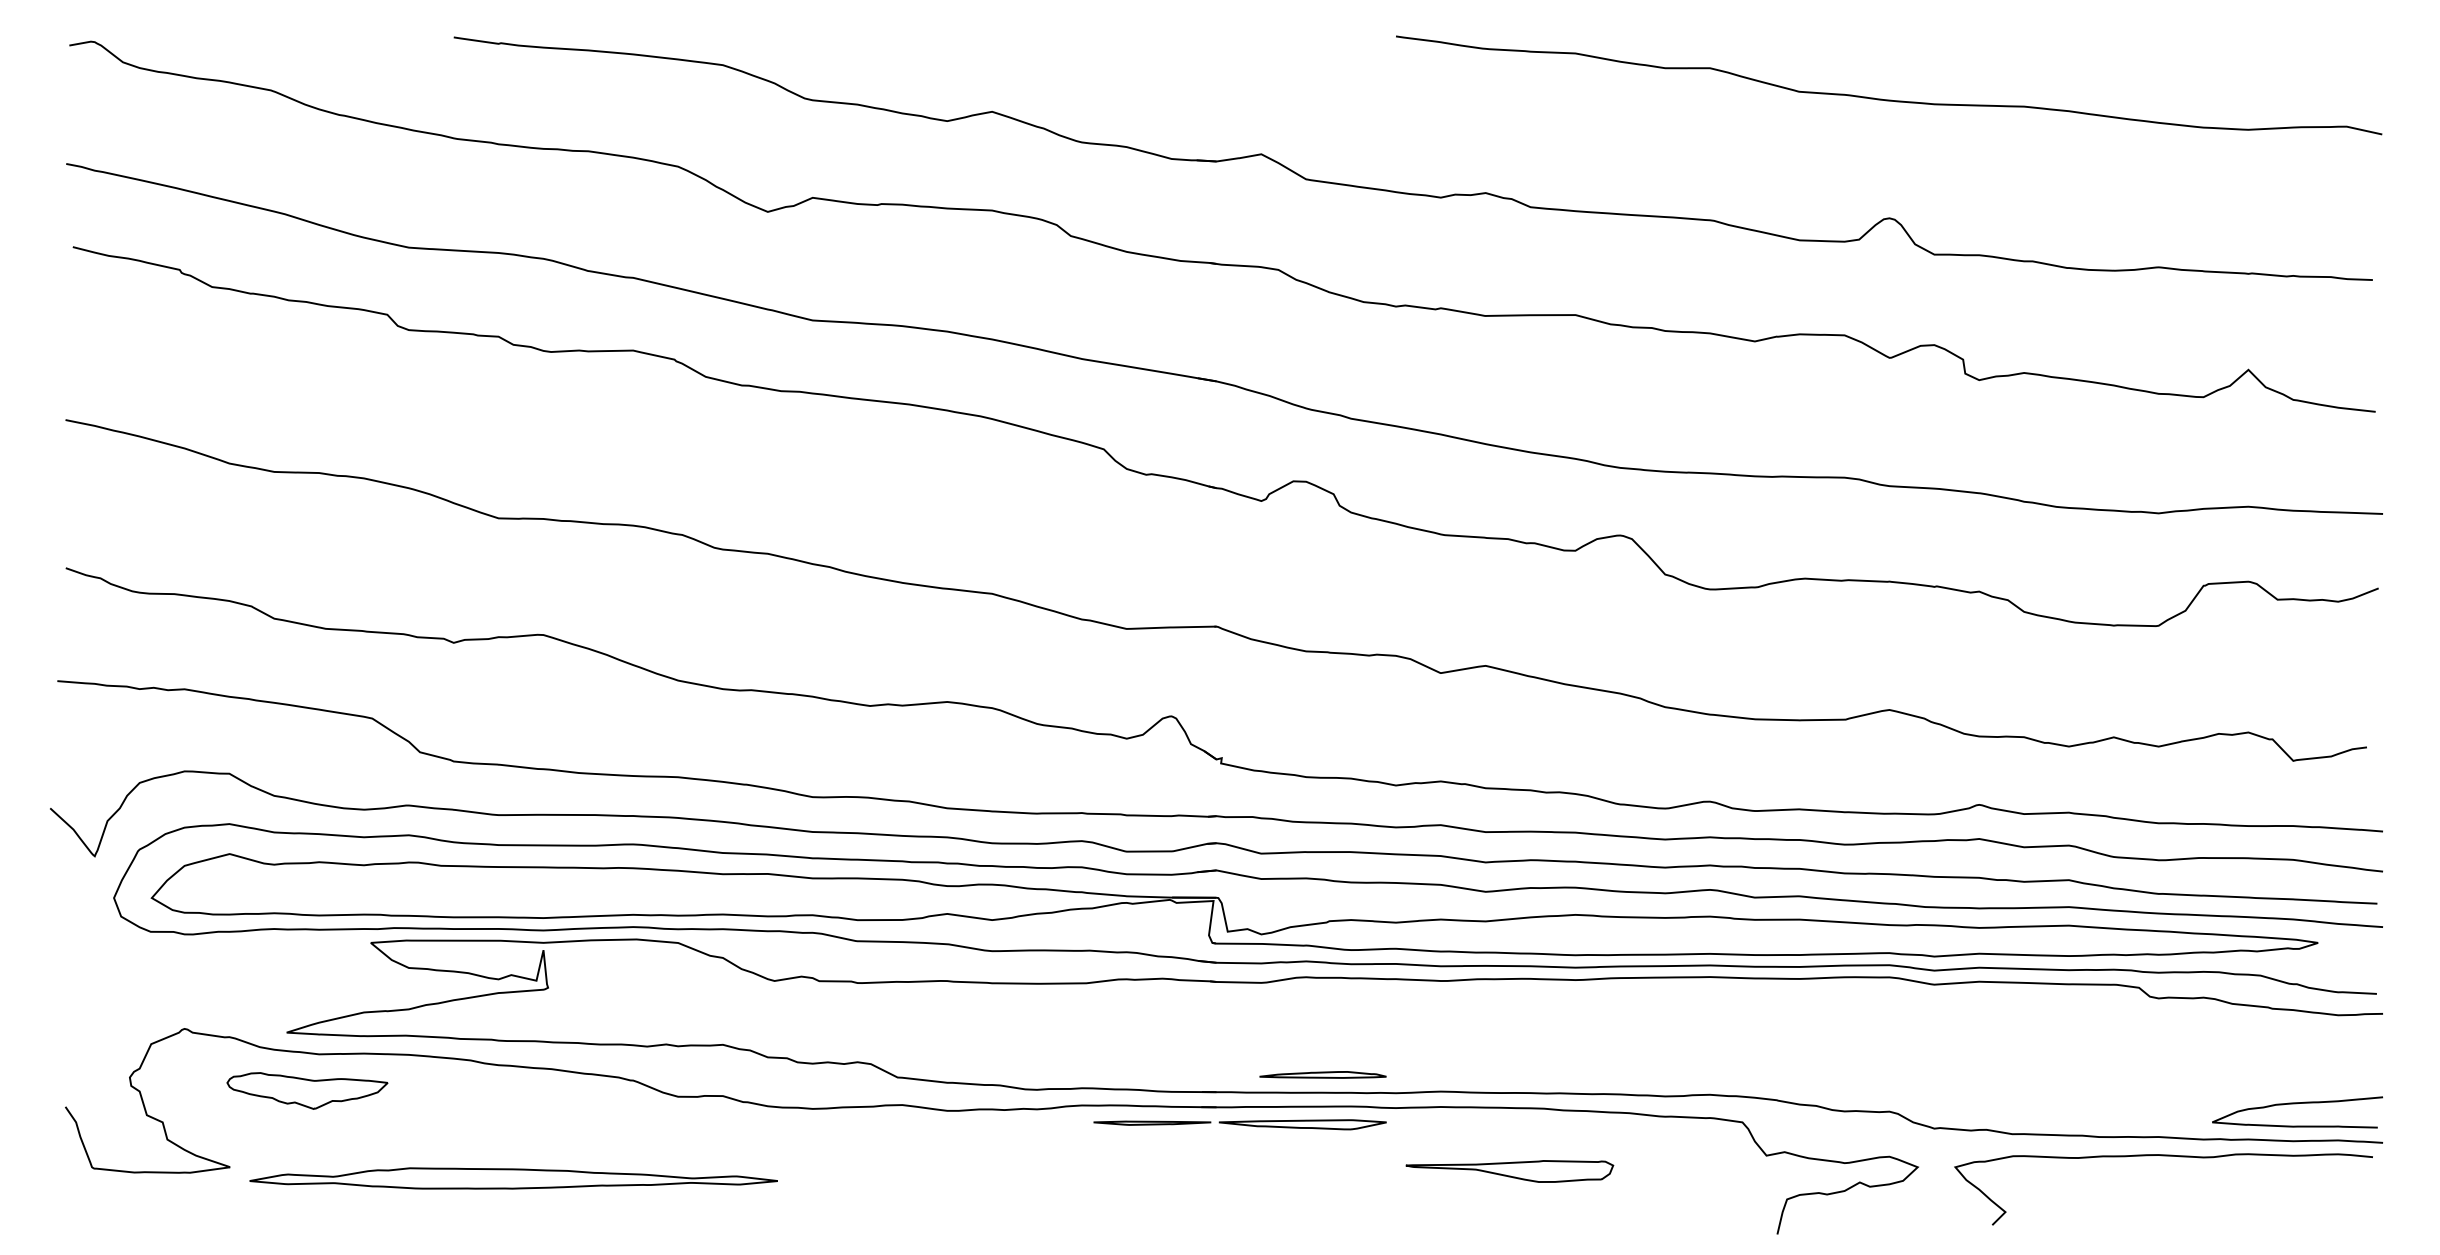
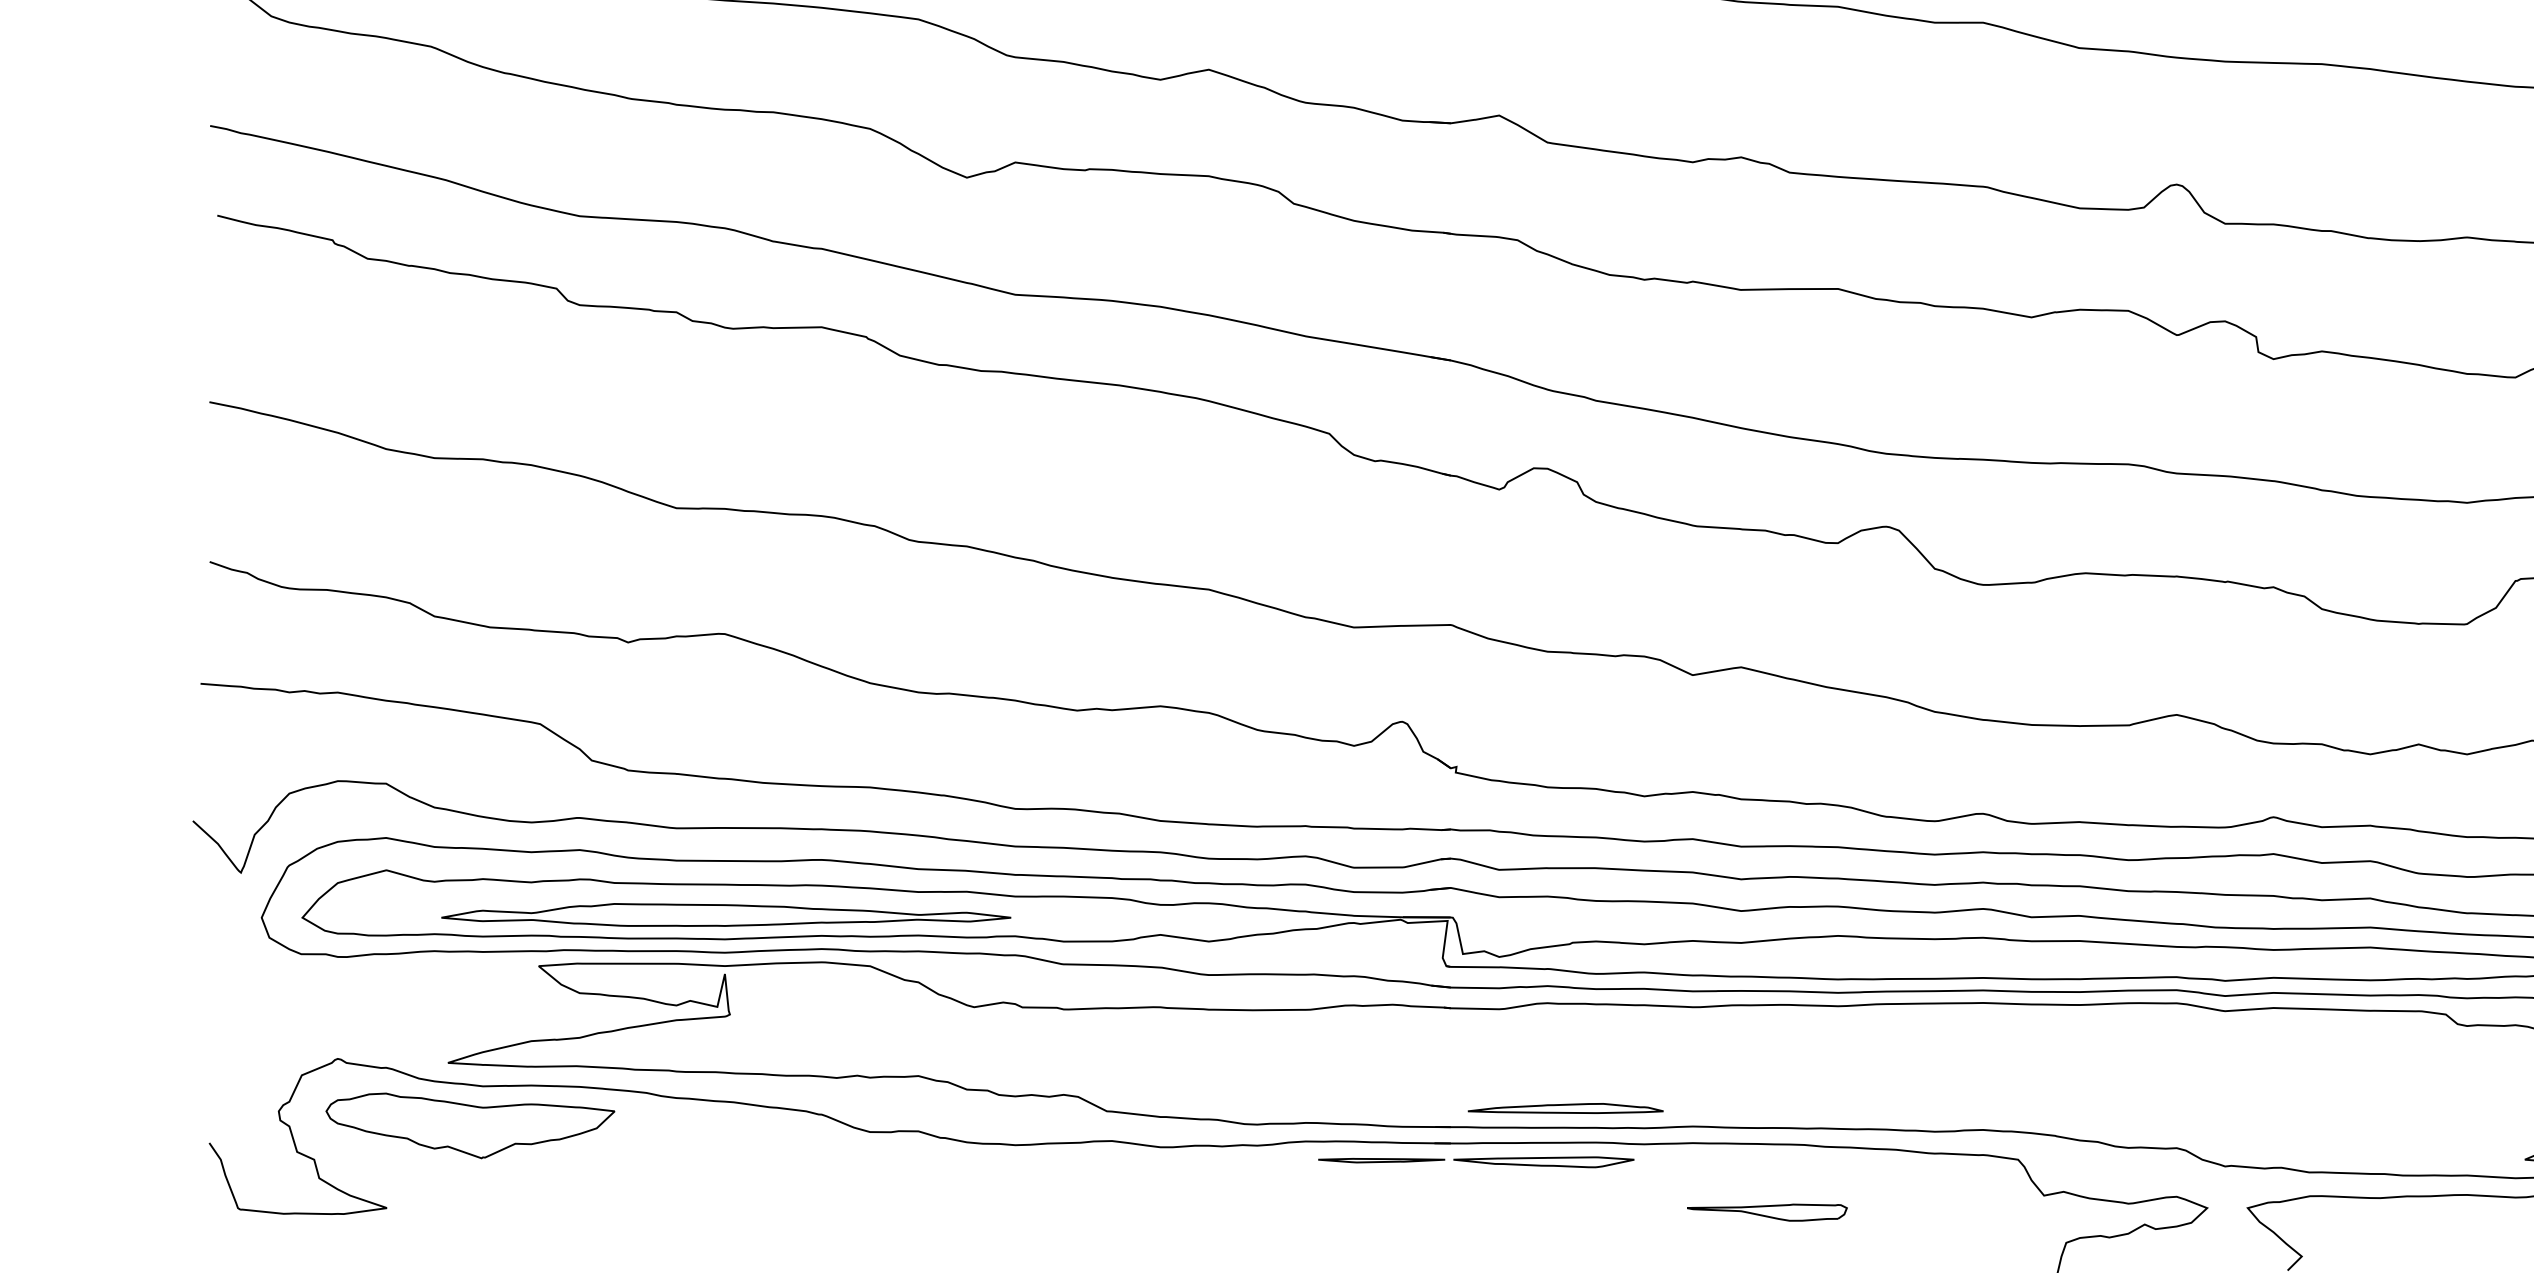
part: (1322, 1074) -> (1565, 1108), size x1.43
part: (307, 1090) -> (470, 1125), size x1.67
part: (1509, 1171) -> (1766, 1212), size x0.71
part: (513, 1178) -> (726, 915), moved

